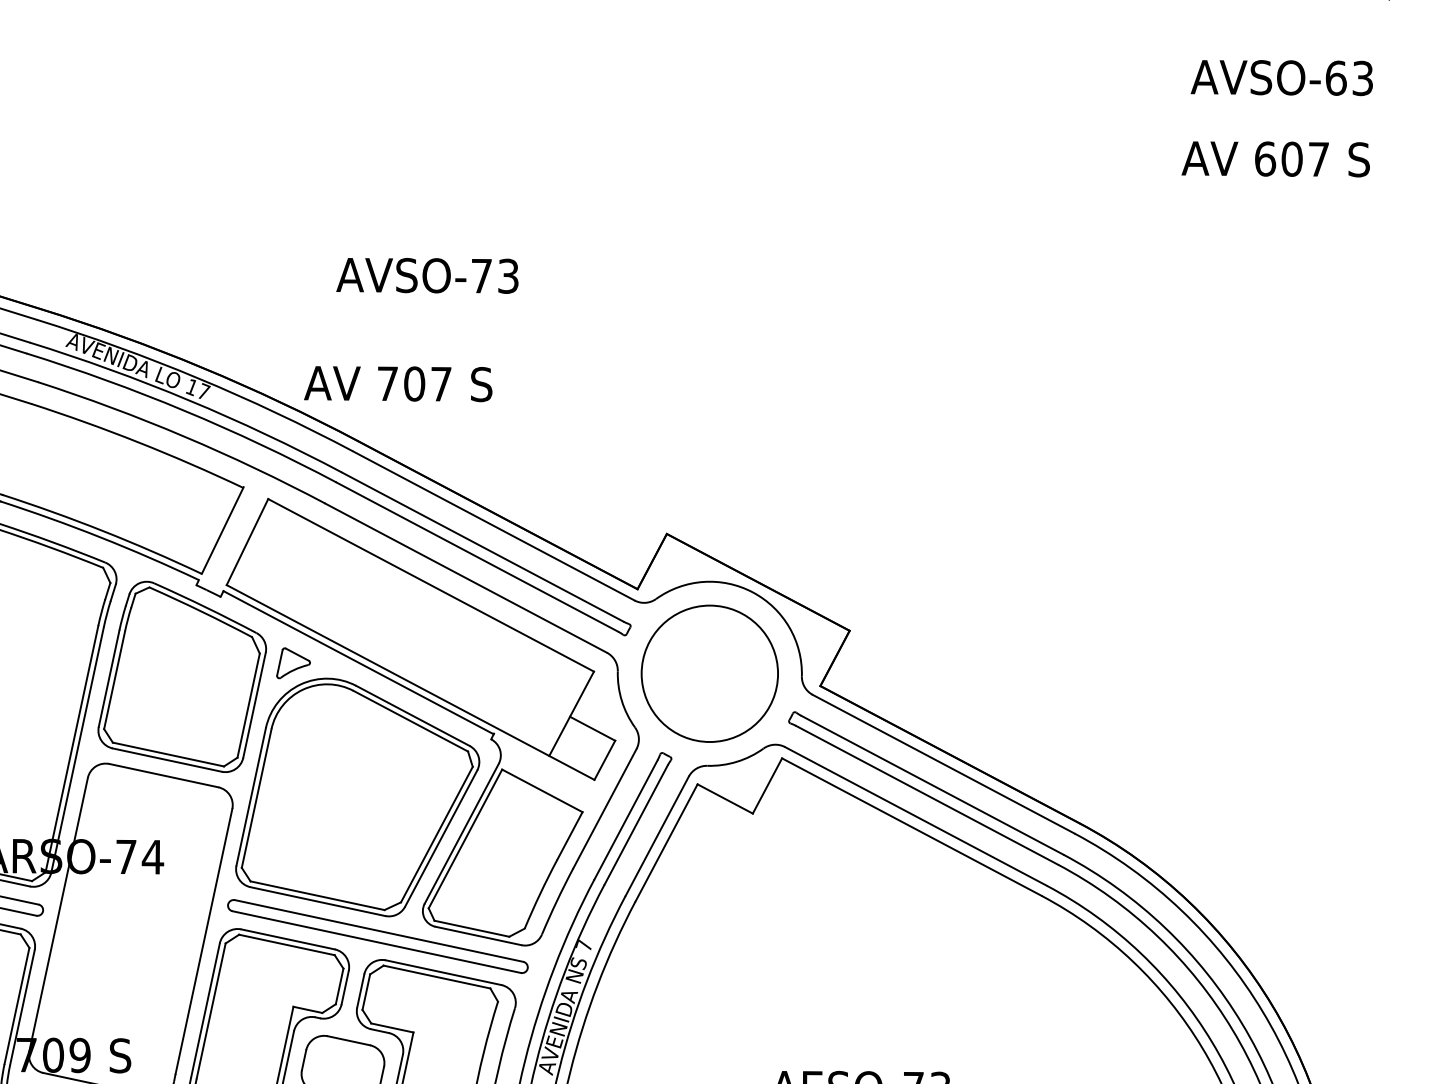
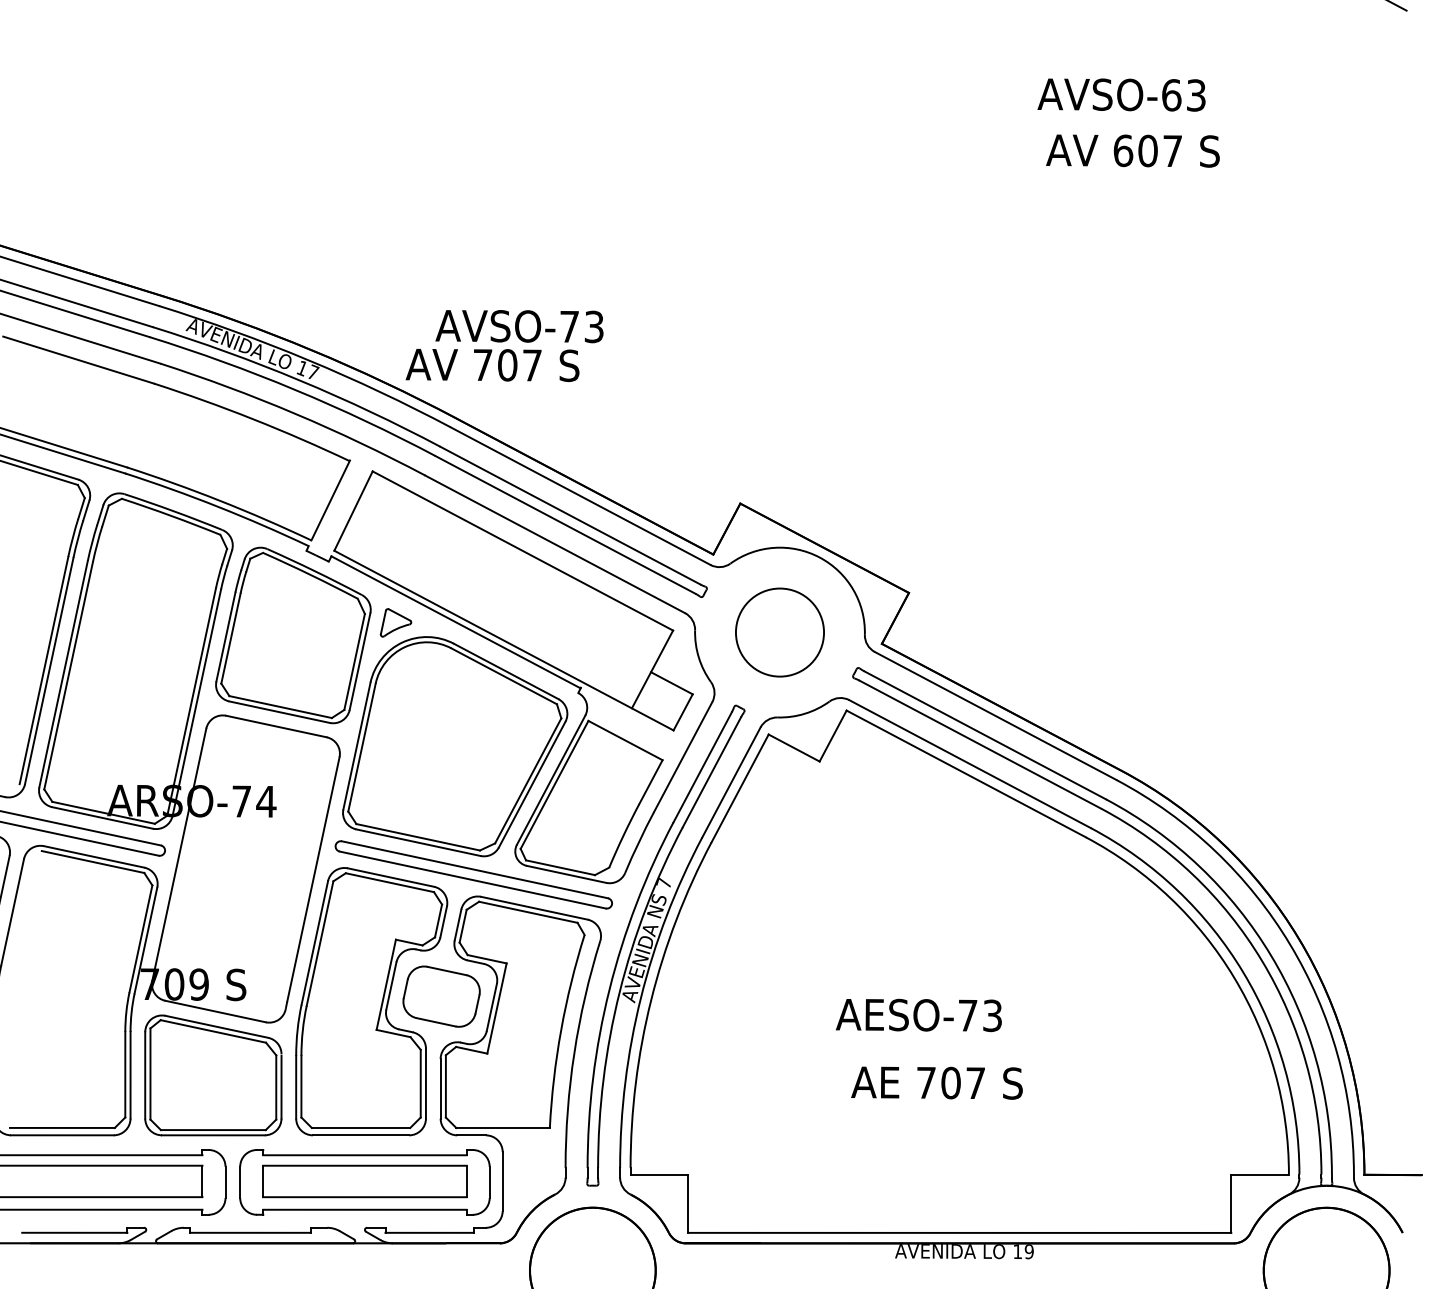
text: (1281, 77) -> (1121, 94), moved
text: (1275, 158) -> (1132, 150), moved
text: (427, 275) -> (519, 326), moved
circle: (709, 673) -> (779, 632), size x0.7

